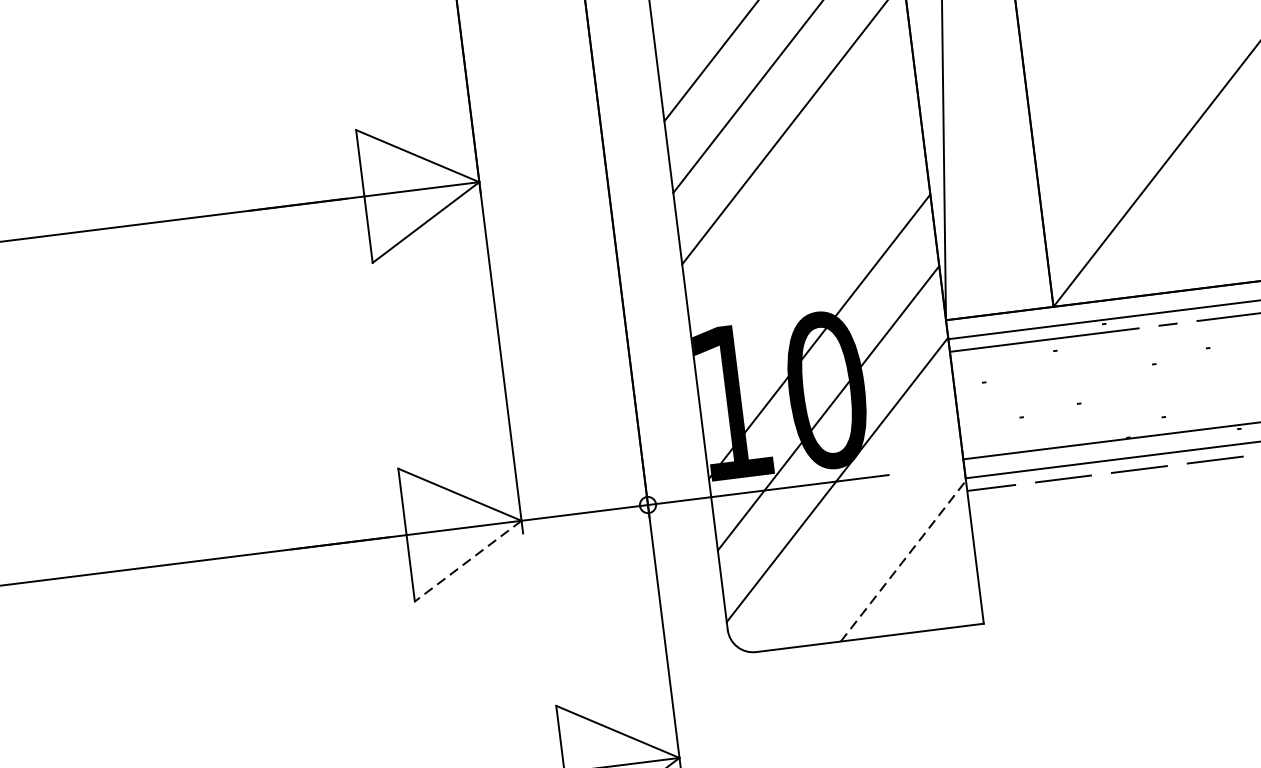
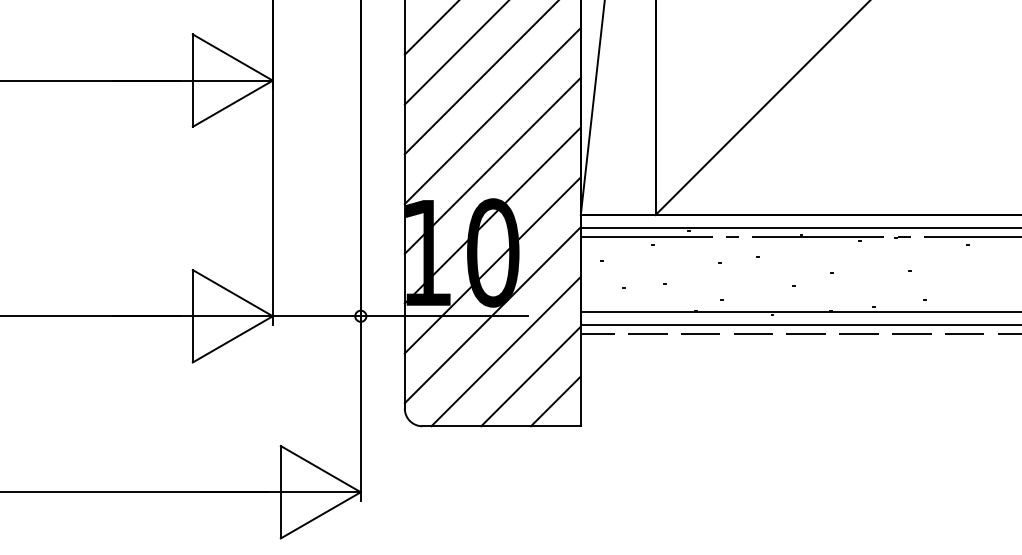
line: (801, 194) -> (492, 116), added
line: (810, 264) -> (492, 165), added
line: (862, 529) -> (505, 351), added
line: (467, 561) -> (232, 339), dashed -> solid
line: (904, 561) -> (531, 376), dashed -> solid
line: (943, 592) -> (555, 401), added

